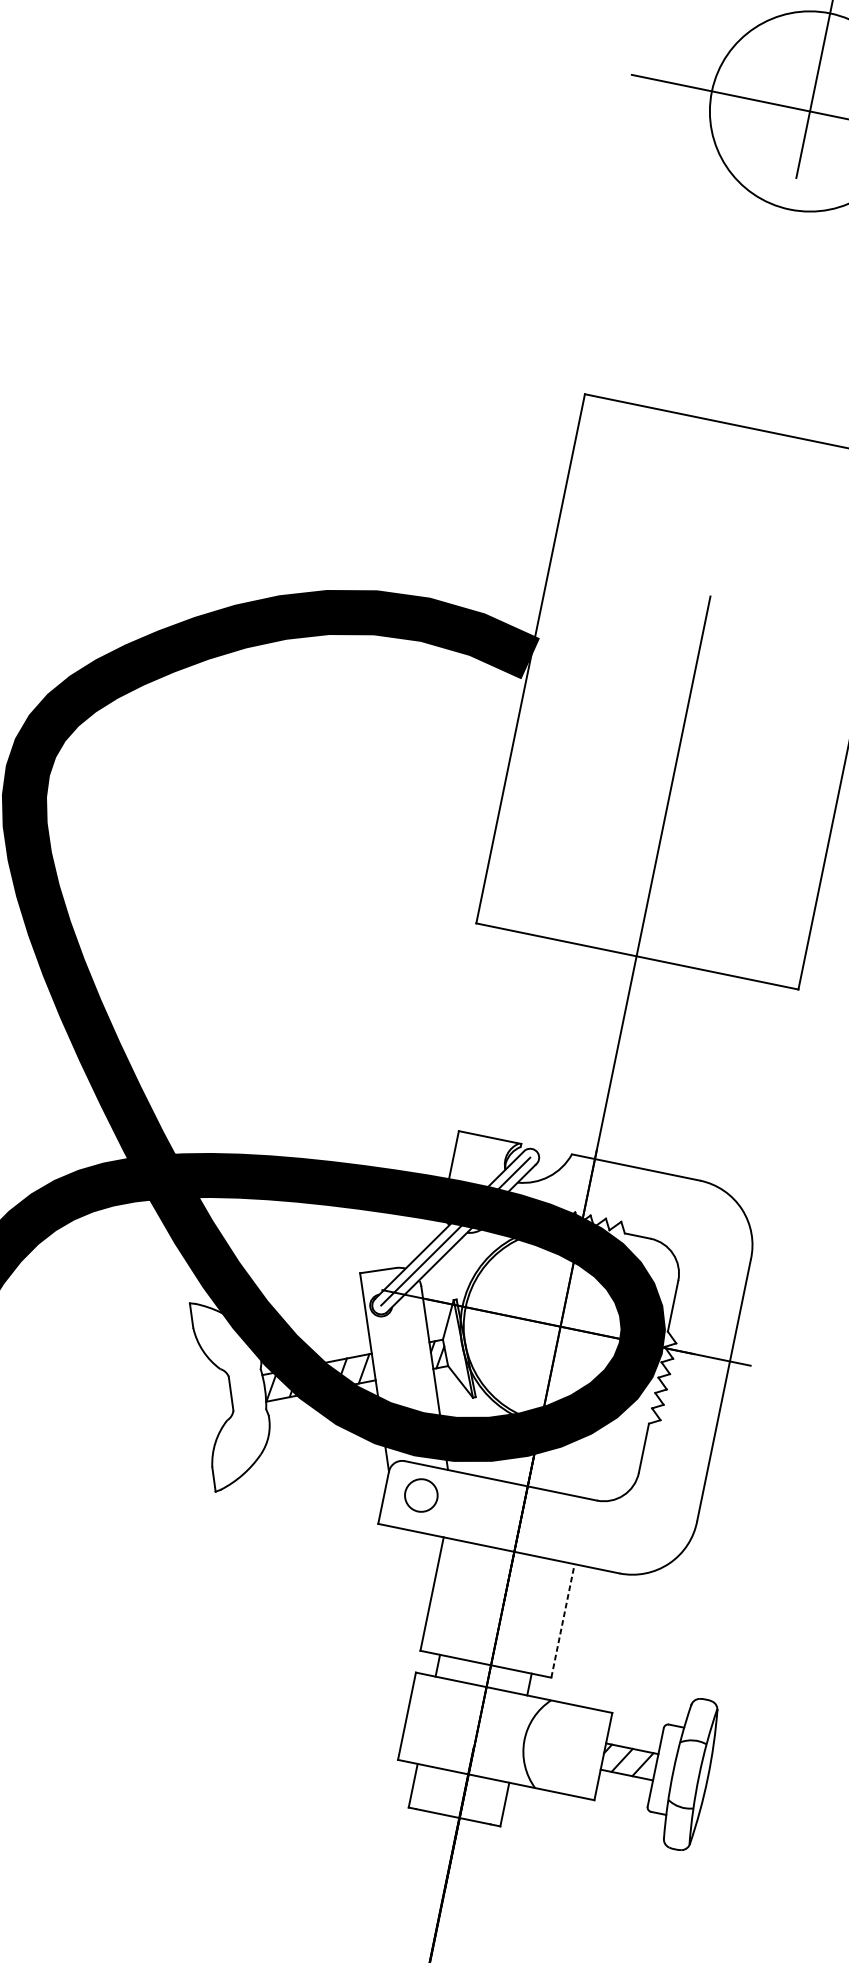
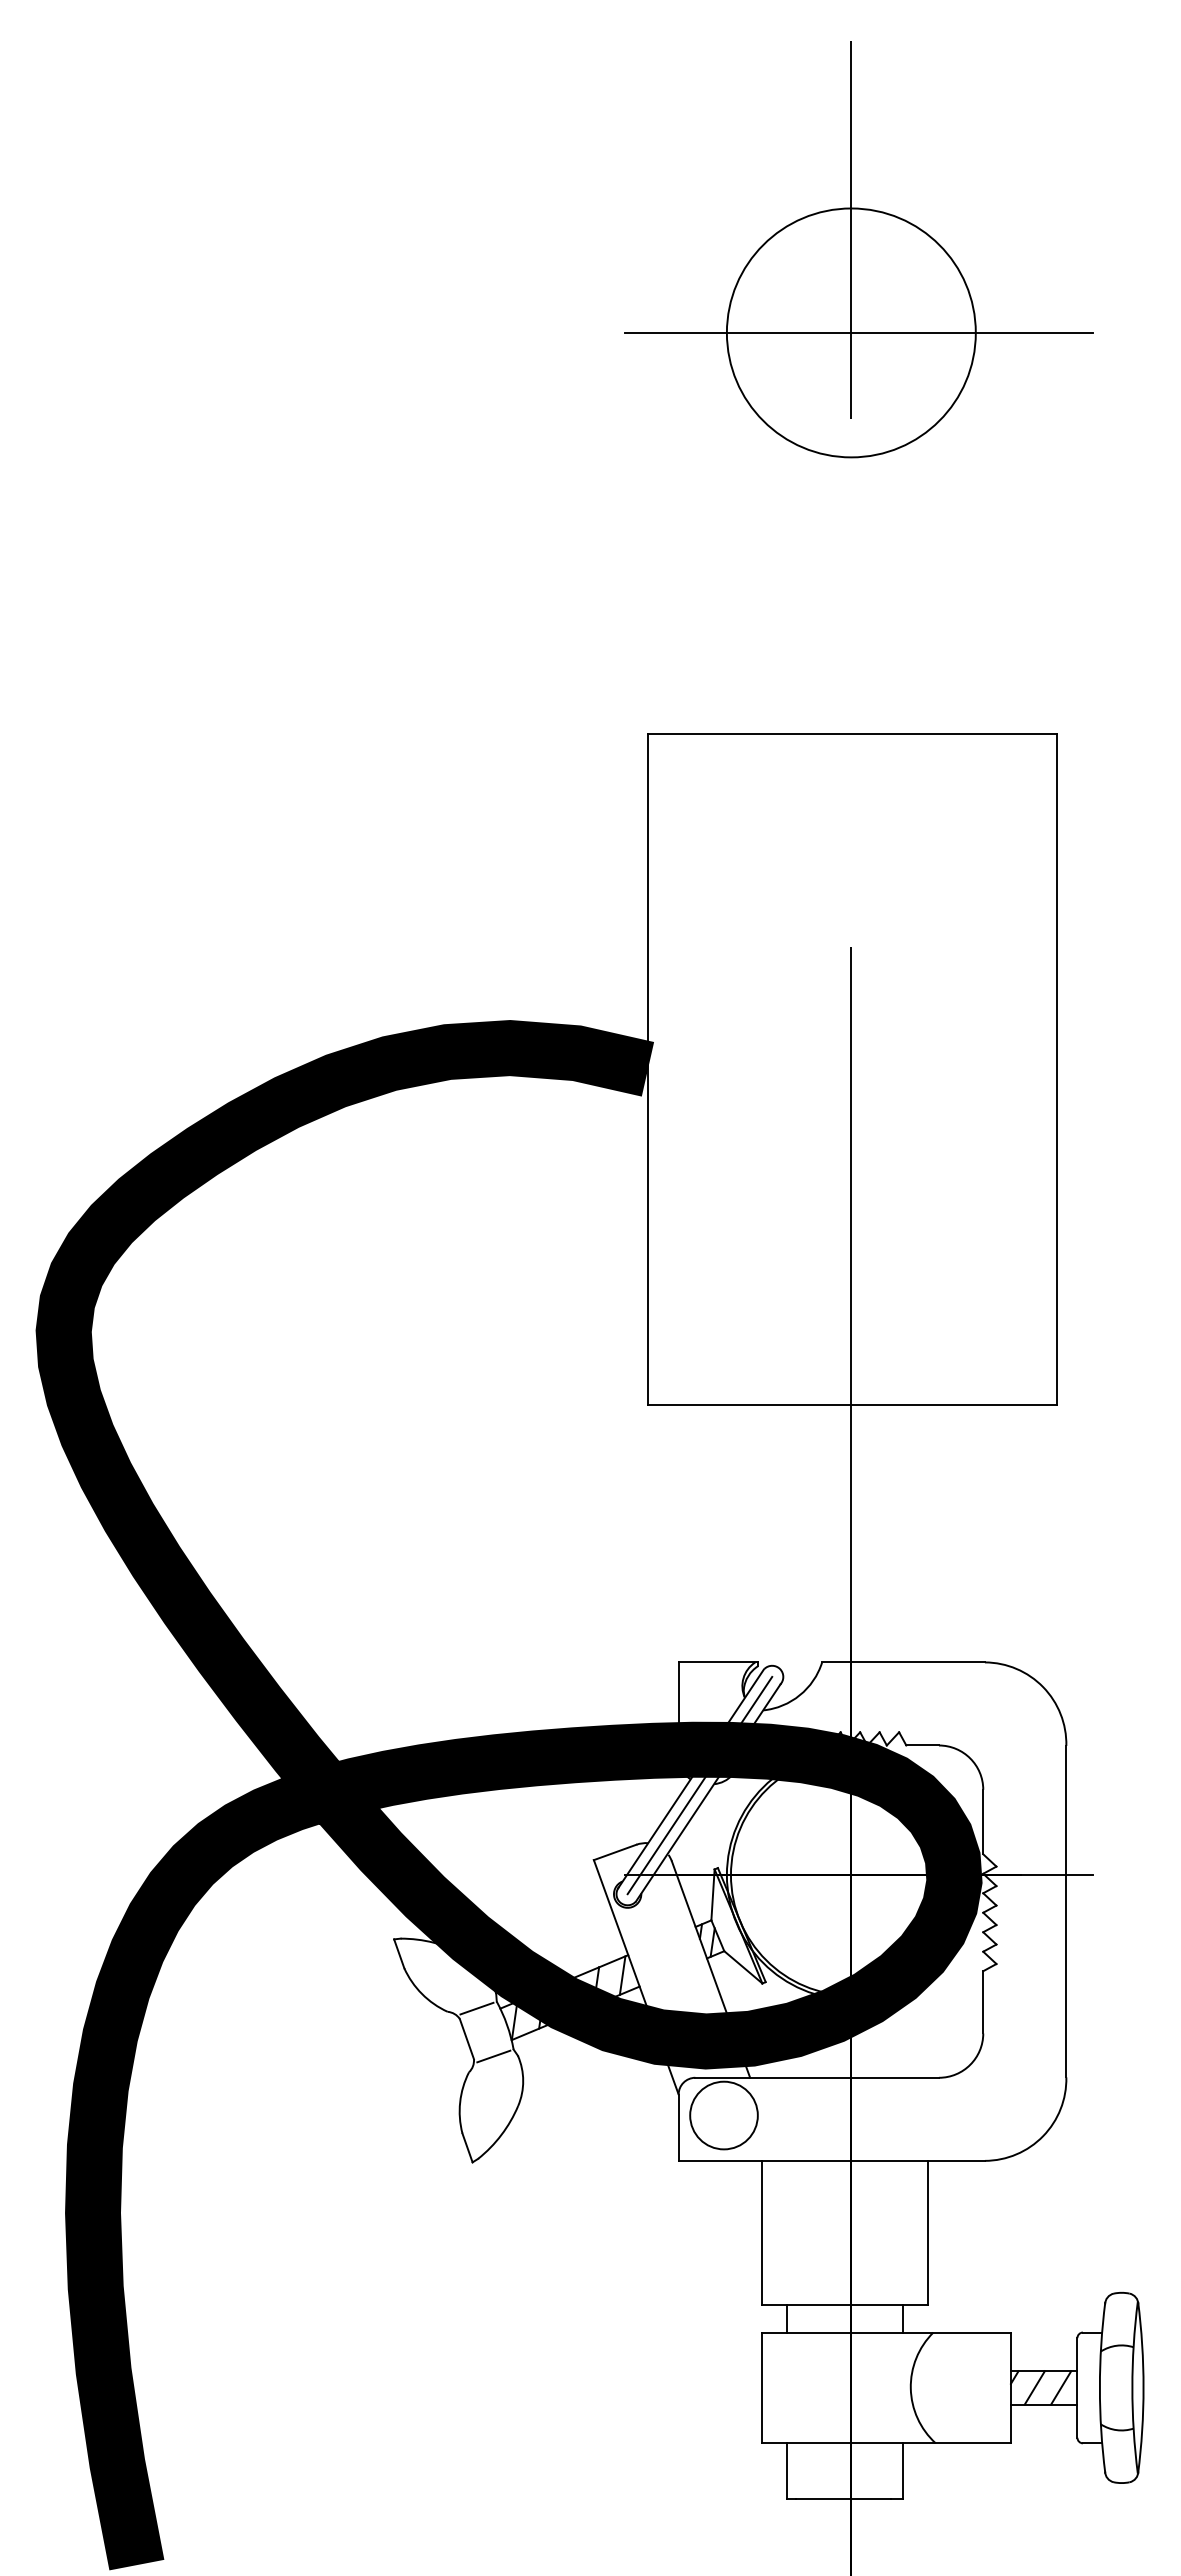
line: (243, 1371) -> (476, 2008), added
line: (249, 1411) -> (493, 2056), added
circle: (420, 1495) -> (723, 2115), size x1.67
line: (562, 1620) -> (927, 2232), dashed -> solid

